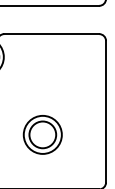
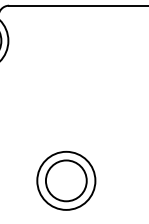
part: (42, 134) -> (65, 180), moved

